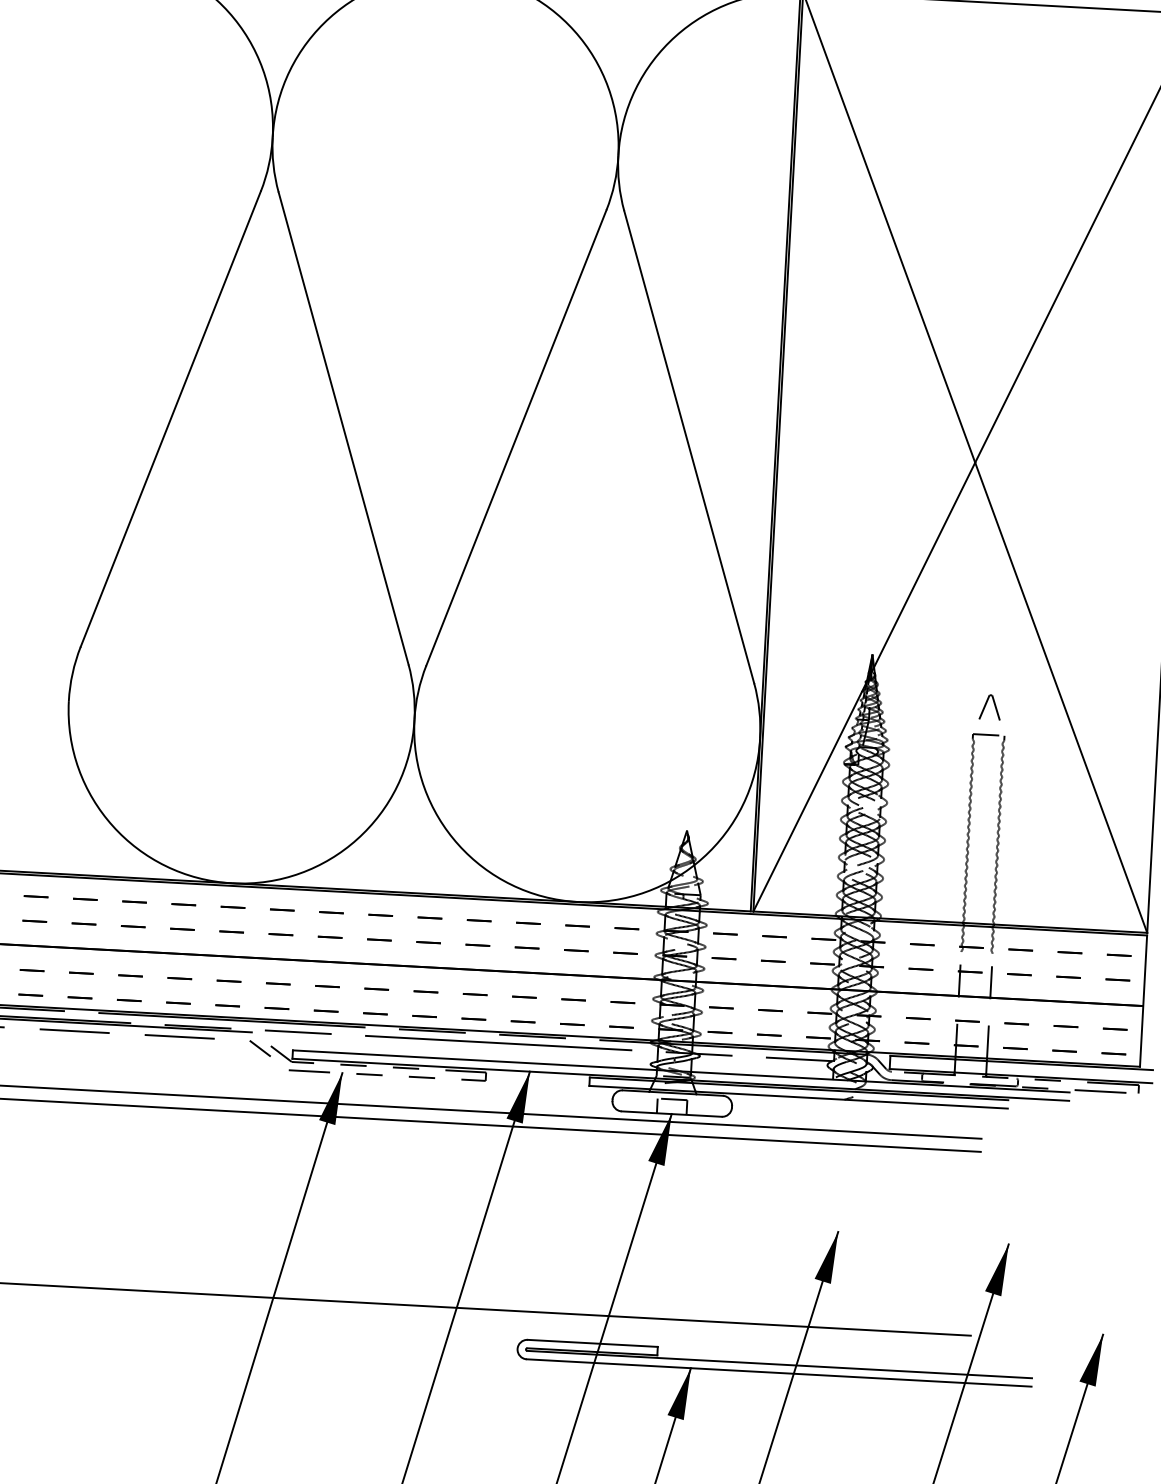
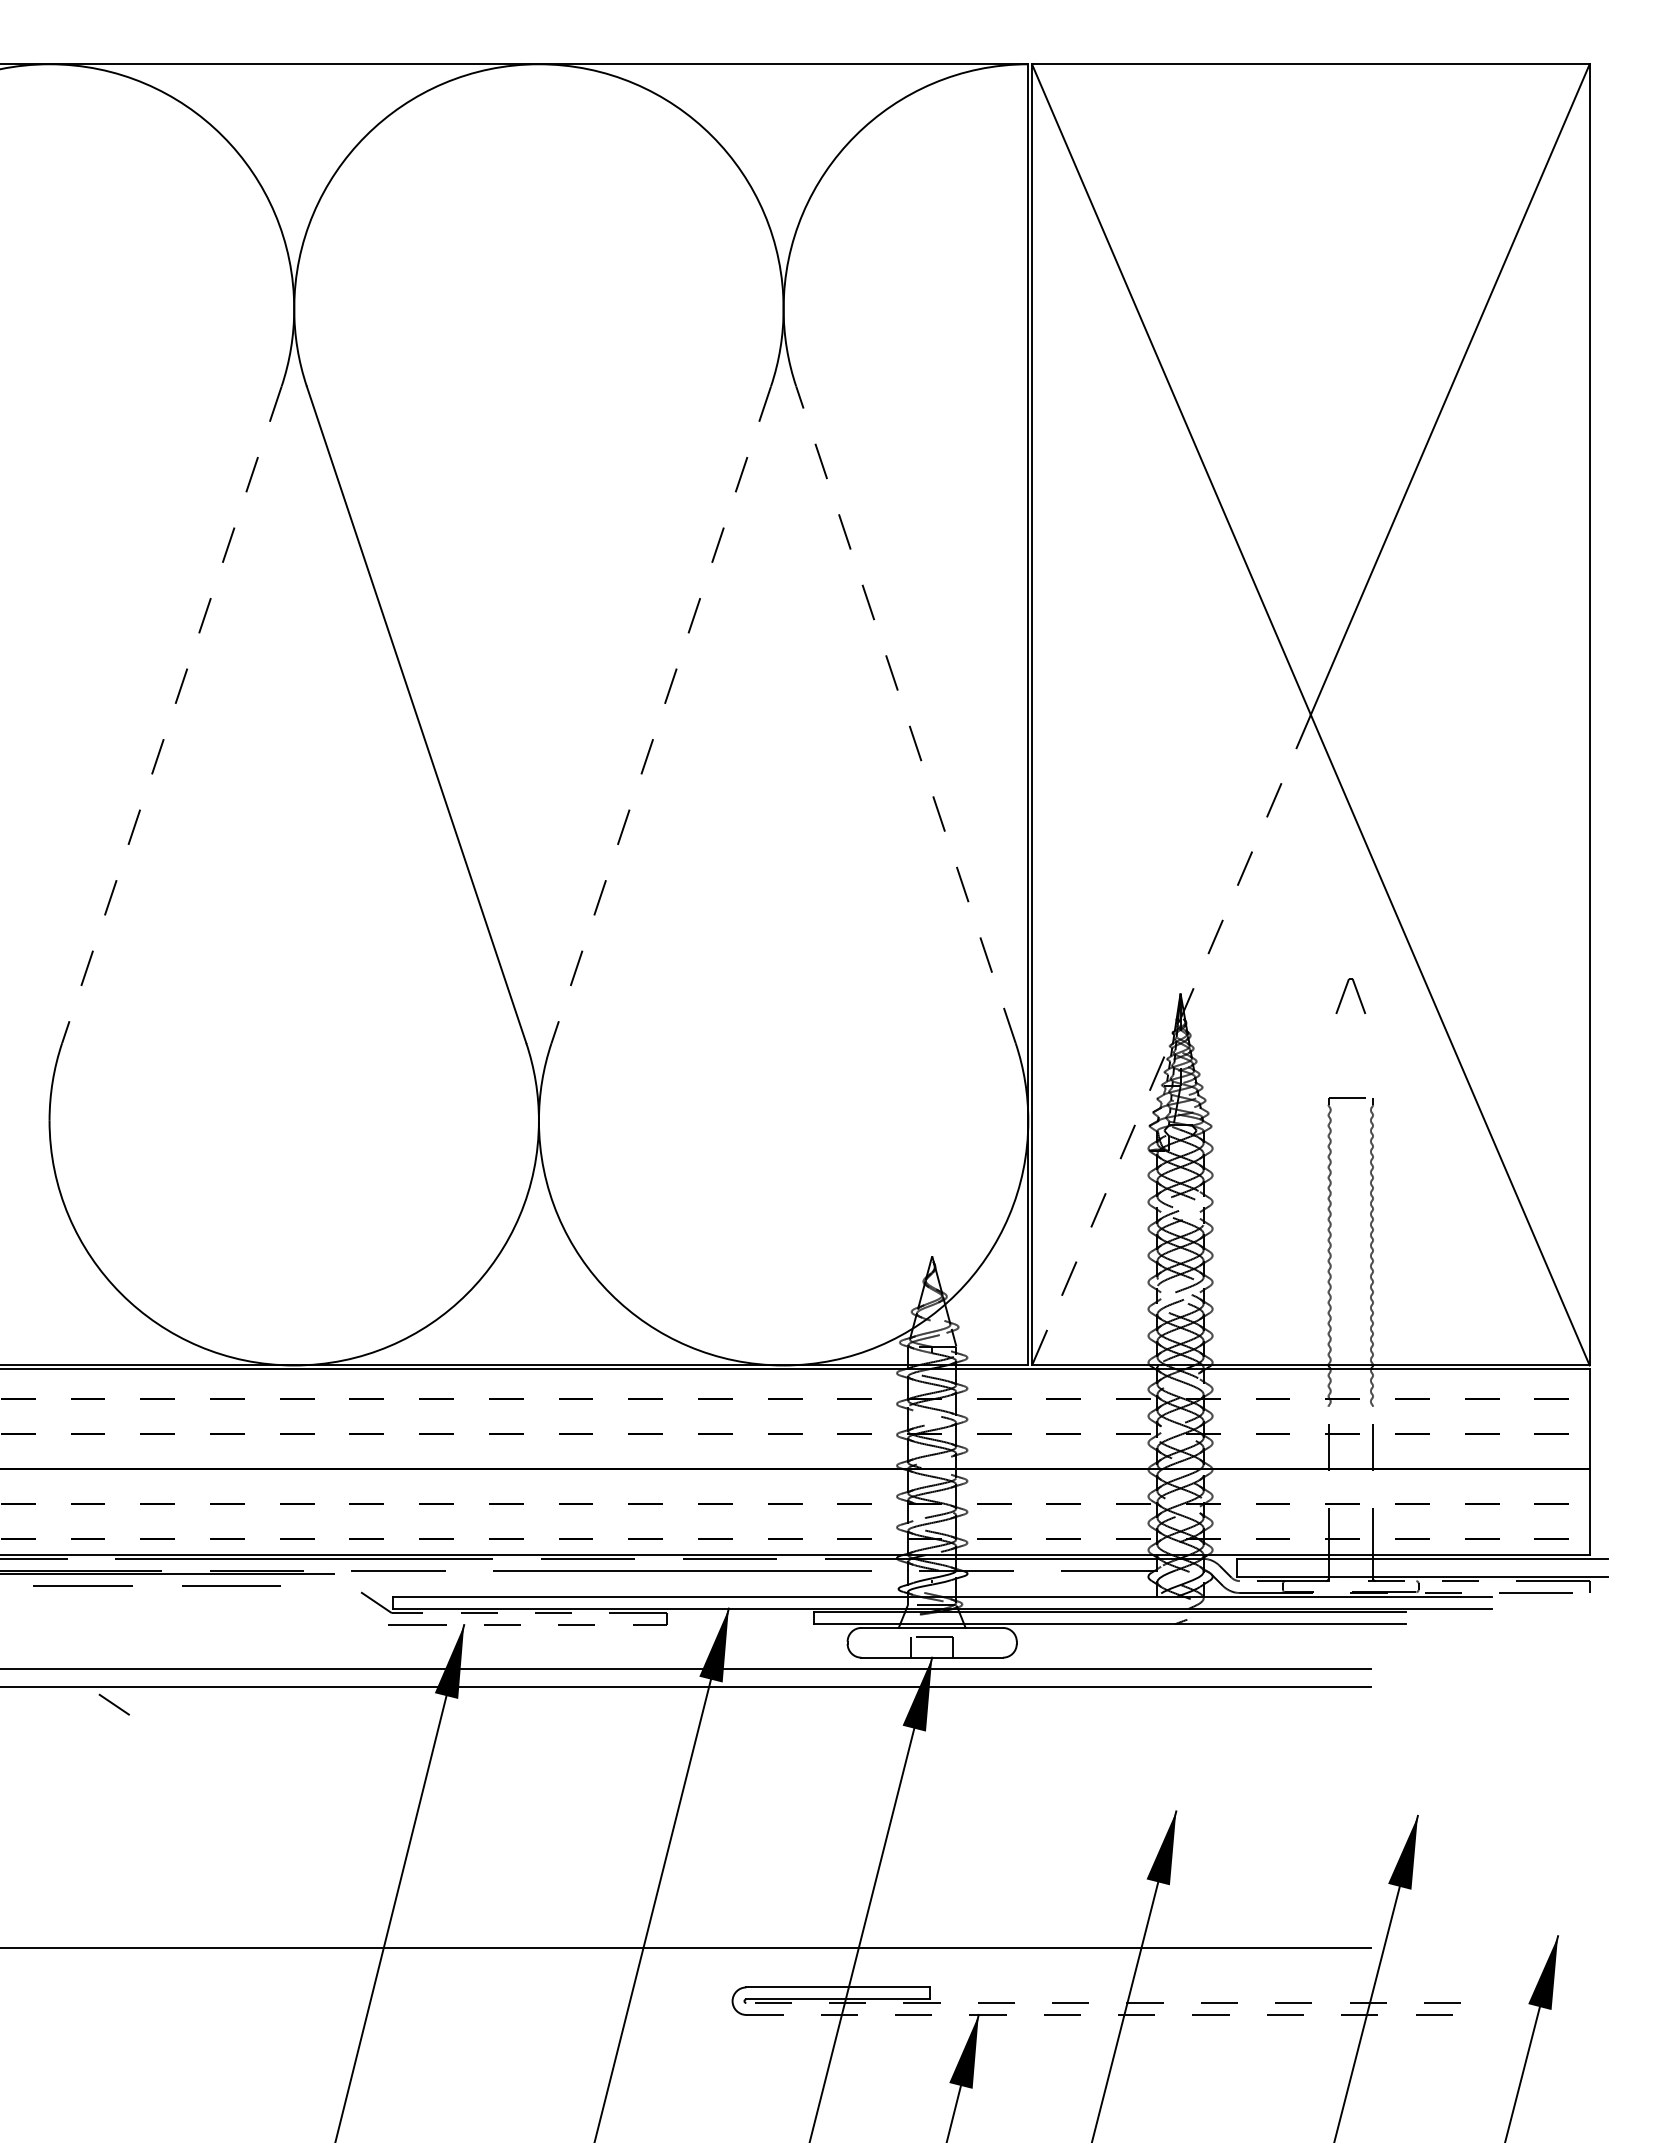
line: (170, 419) -> (171, 715), solid -> dashed
line: (516, 438) -> (661, 715), solid -> dashed
line: (688, 446) -> (905, 714), solid -> dashed
line: (864, 687) -> (1171, 1040), solid -> dashed
part: (985, 705) -> (1344, 994), moved
line: (259, 1048) -> (113, 1704), moved
line: (779, 1364) -> (1103, 2003), solid -> dashed
line: (779, 1372) -> (1104, 2014), solid -> dashed

